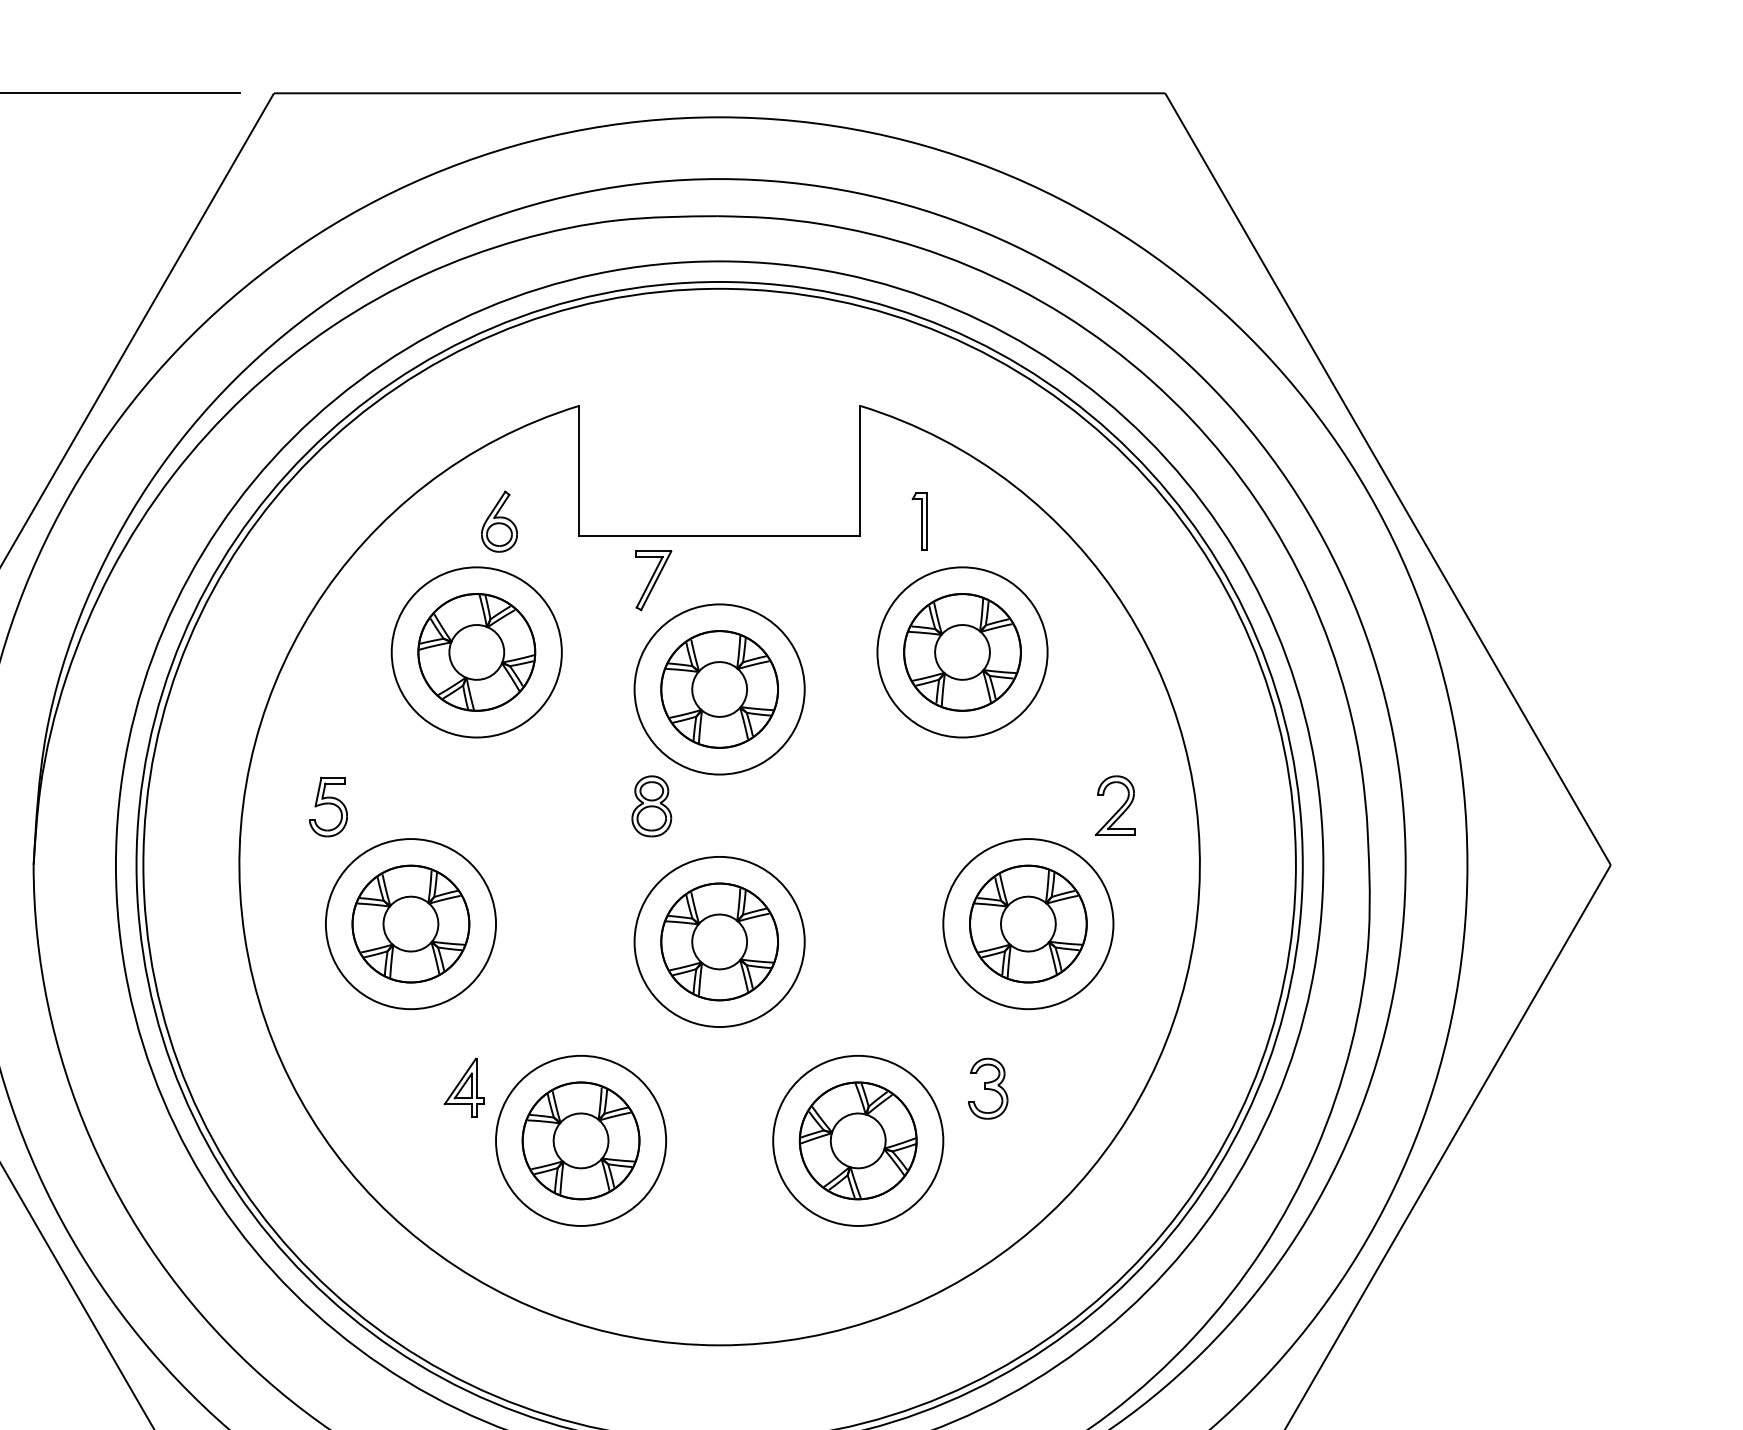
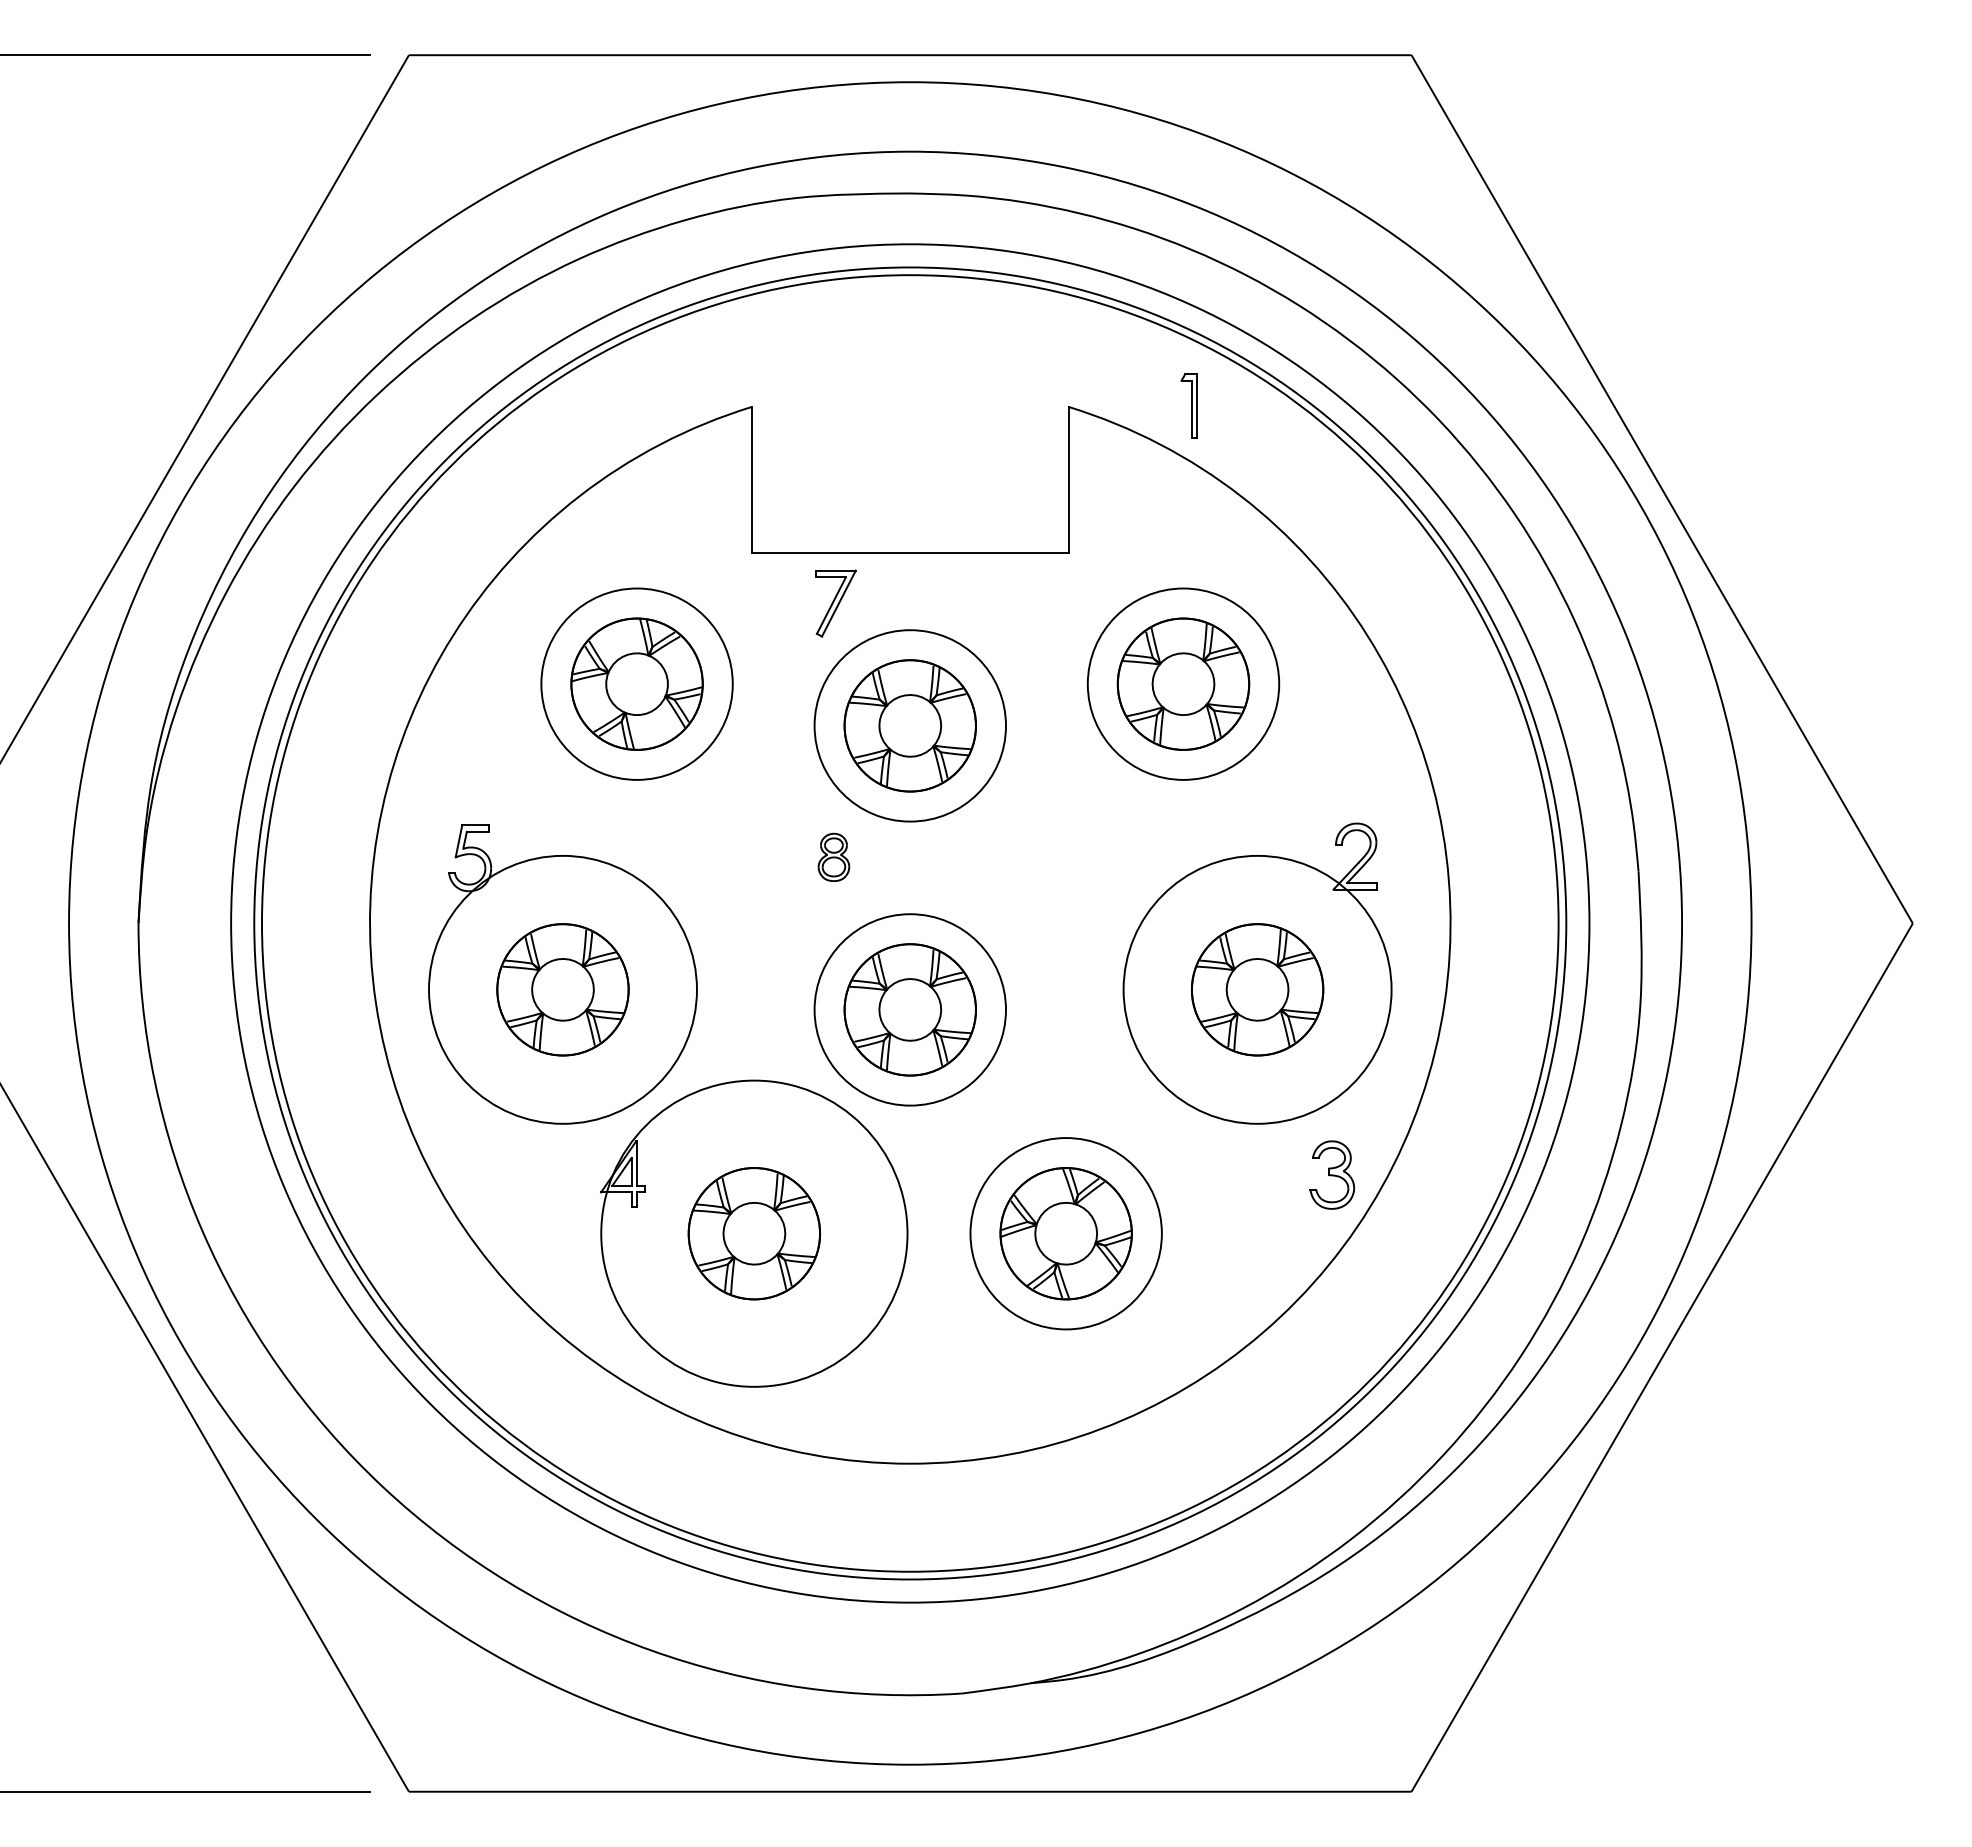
part: (499, 521) -> (662, 536), removed
part: (918, 521) -> (1188, 405), moved
part: (651, 806) -> (833, 857), size x0.7
circle: (410, 923) -> (562, 989), size x1.4
circle: (1028, 923) -> (1257, 989), size x1.4
part: (987, 1088) -> (1331, 1174), moved
circle: (581, 1140) -> (754, 1233), size x1.6

